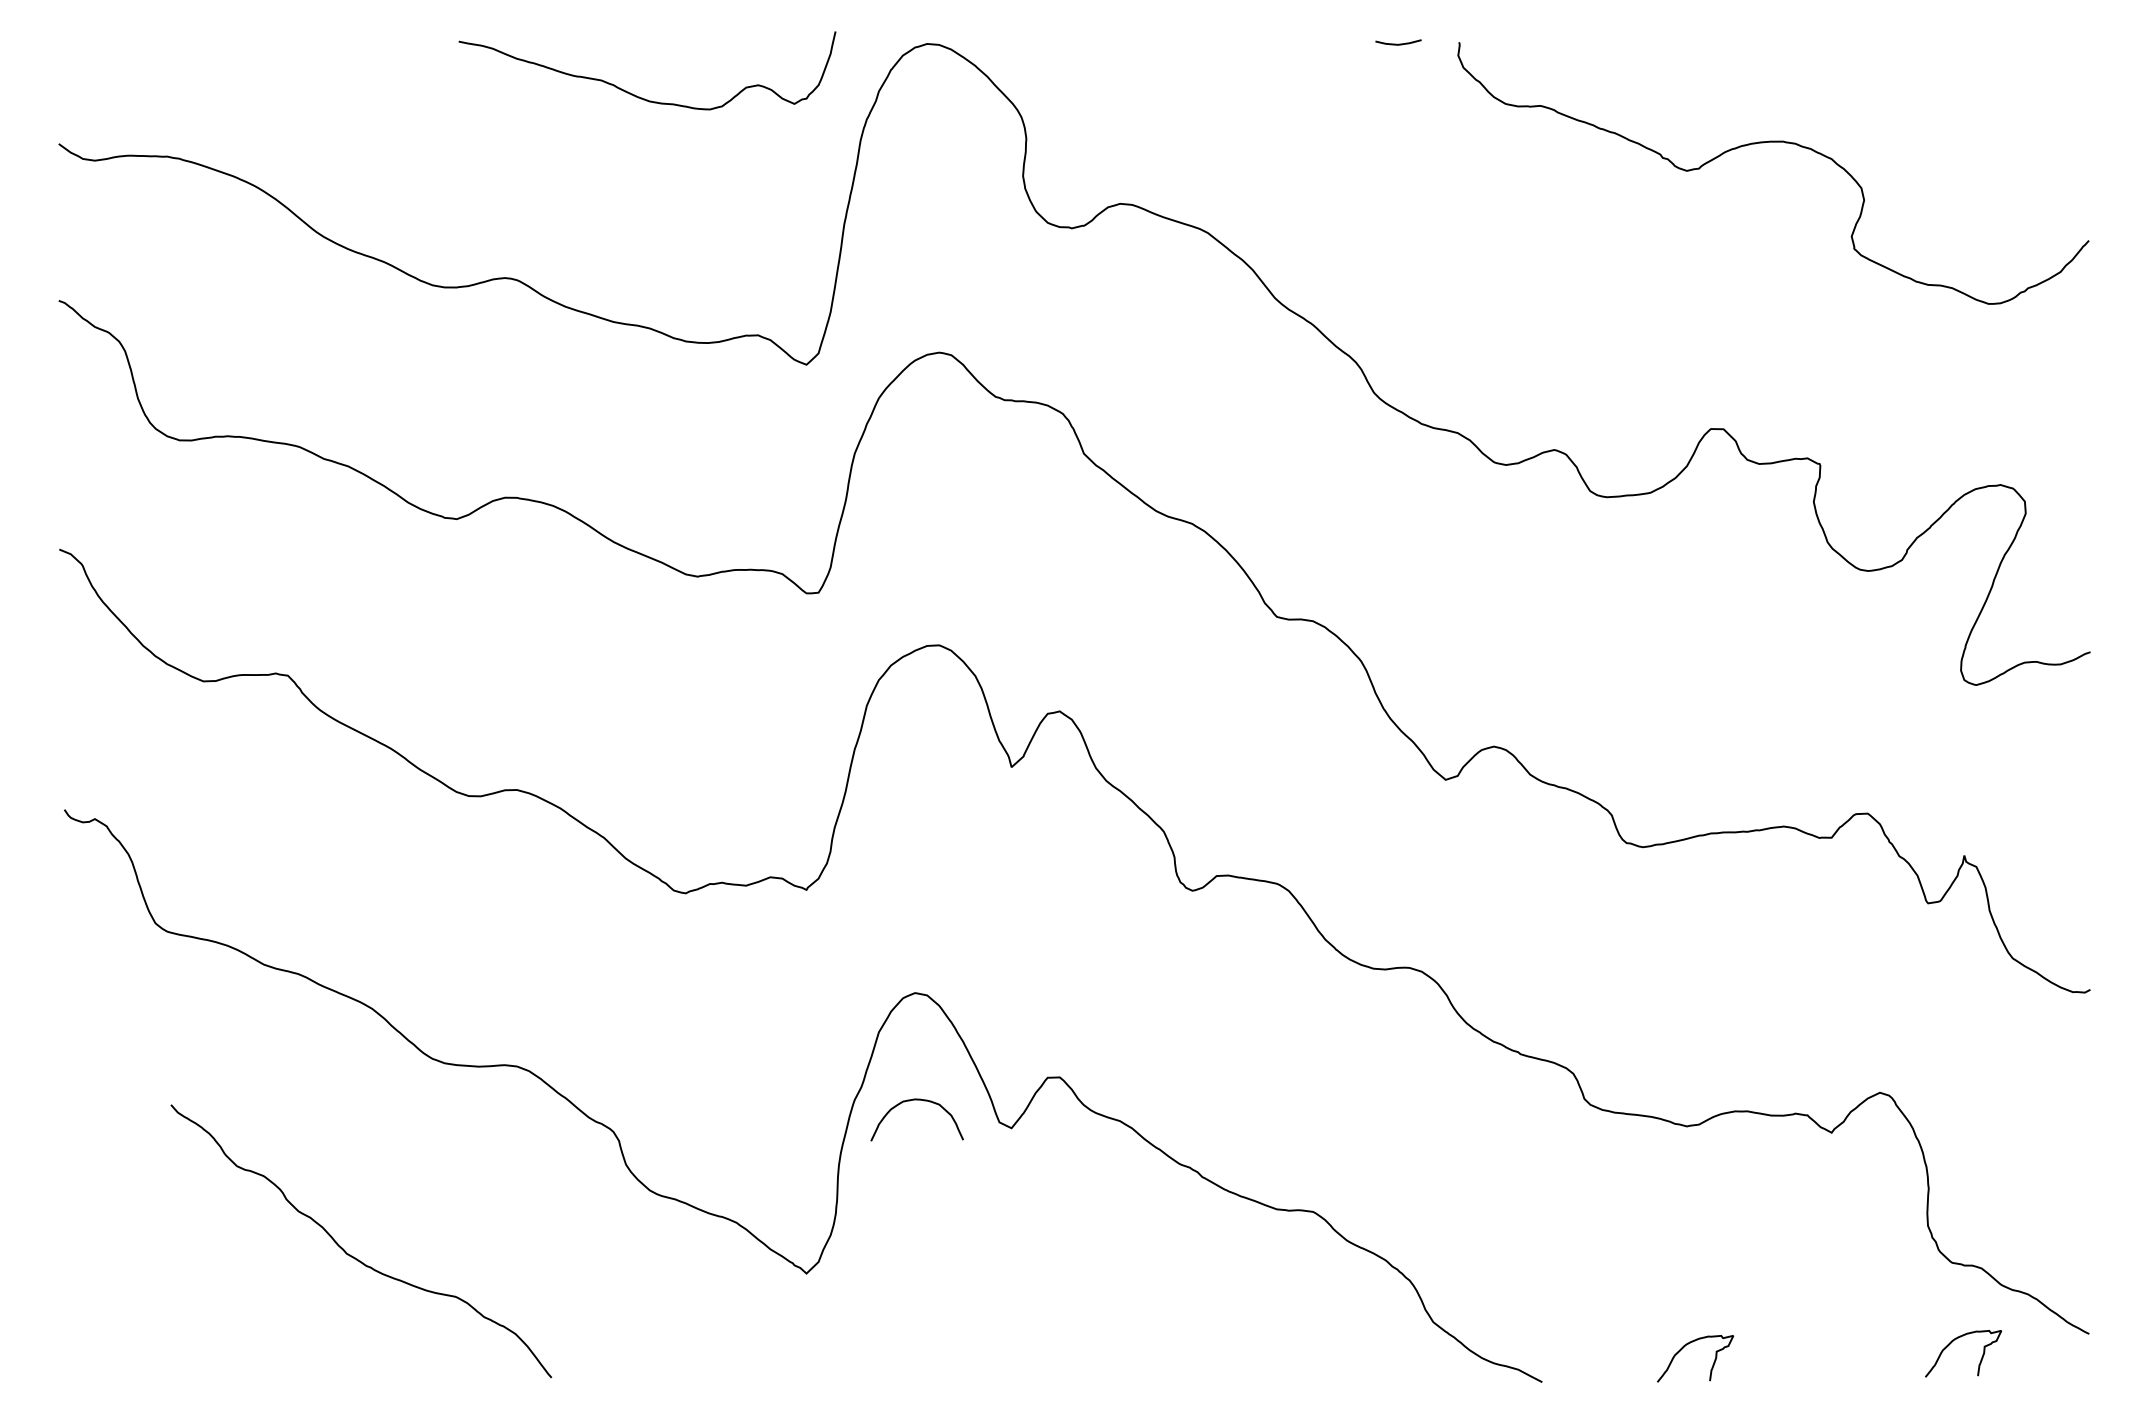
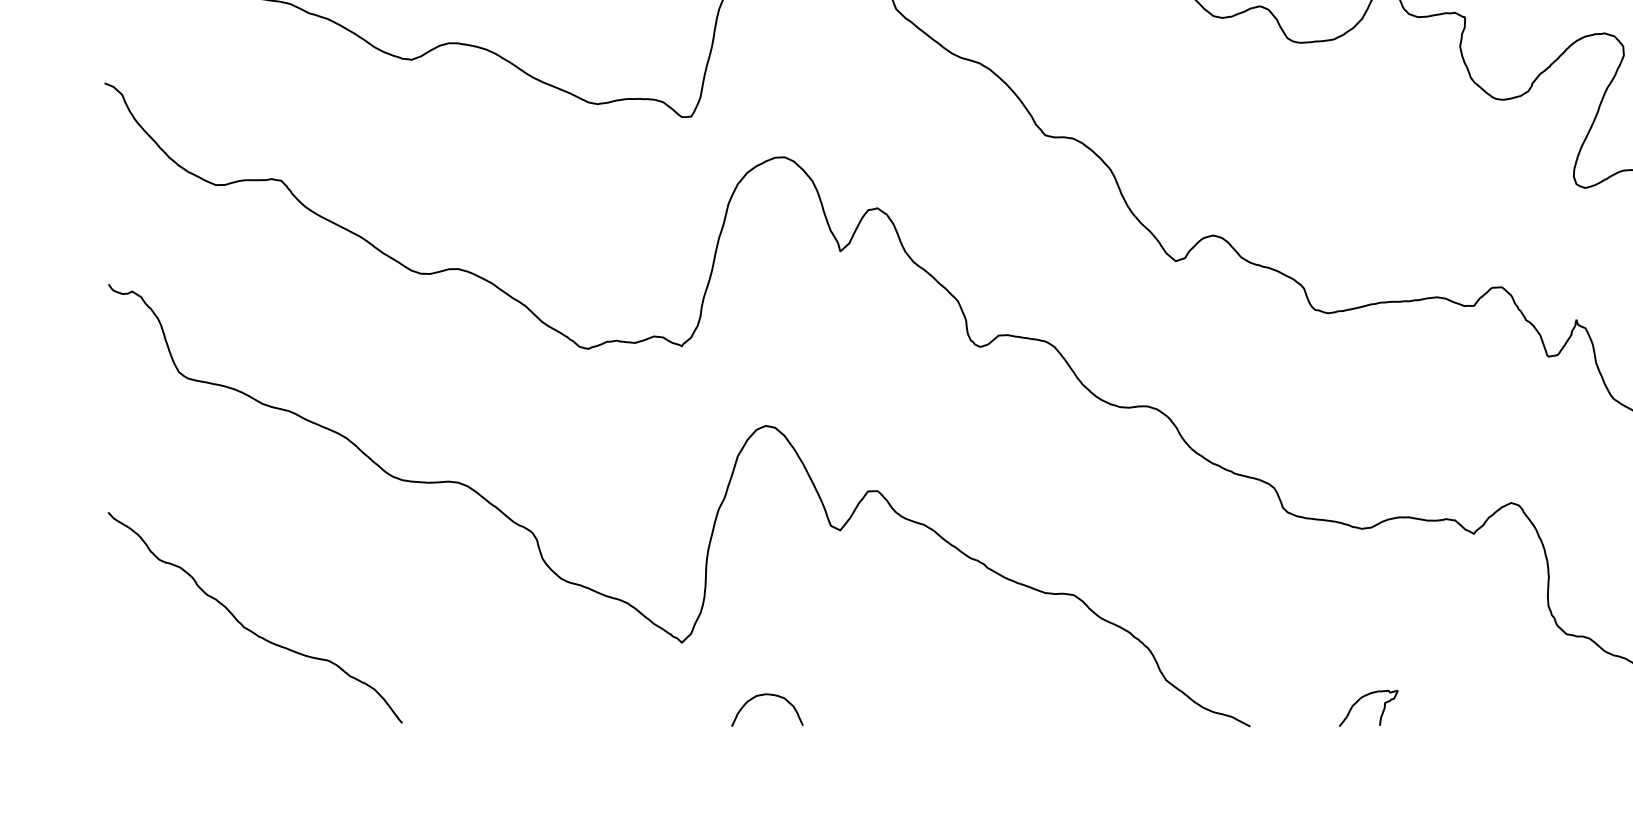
curve: (910, 1101) -> (762, 695), moved
curve: (352, 1255) -> (248, 628), moved
curve: (1952, 1342) -> (1567, 695), removed

